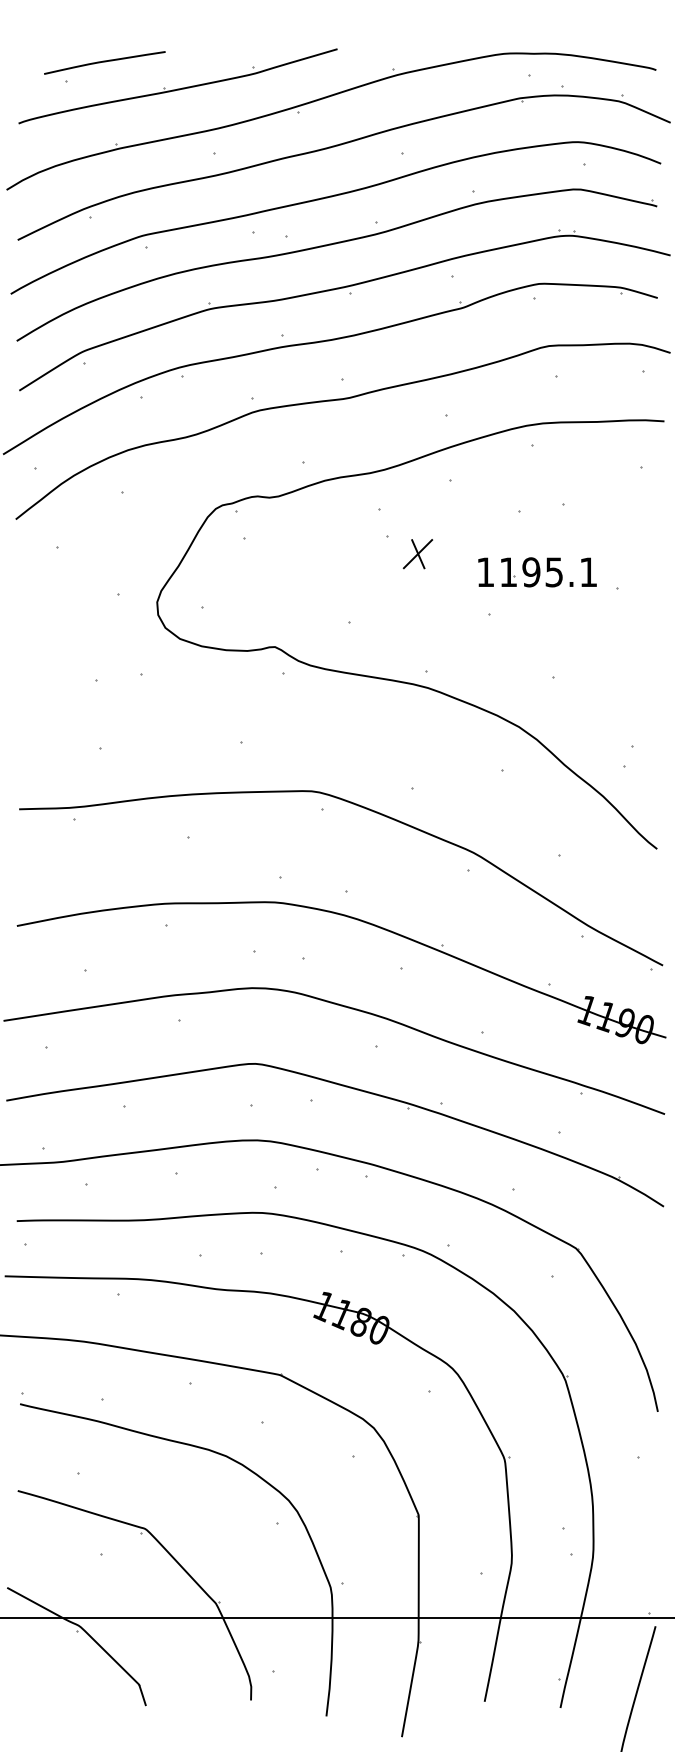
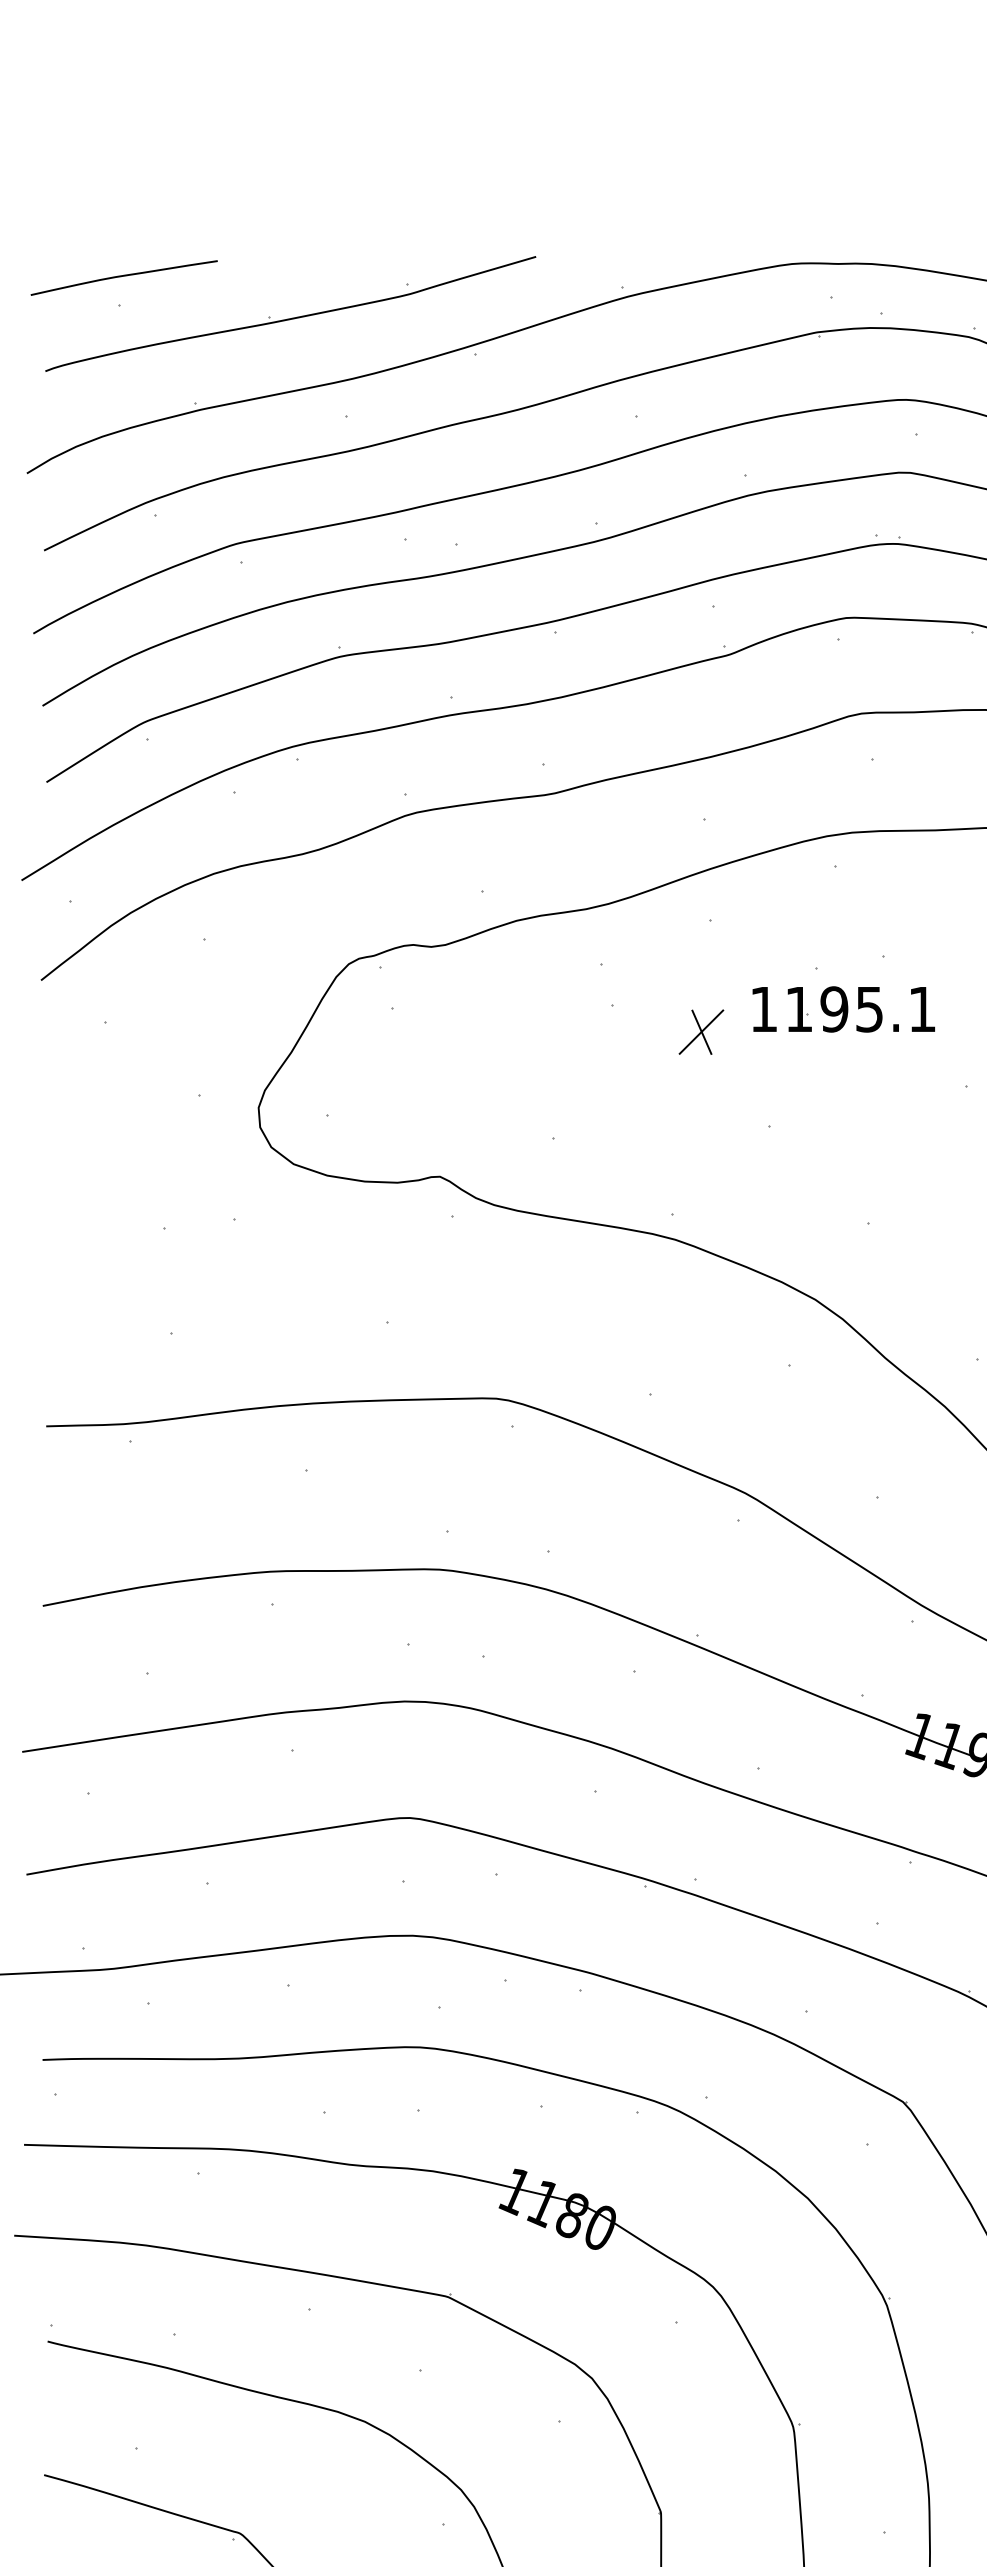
curve: (104, 62) -> (123, 277), moved
part: (417, 554) -> (700, 1032), moved
part: (537, 572) -> (843, 1009), moved

